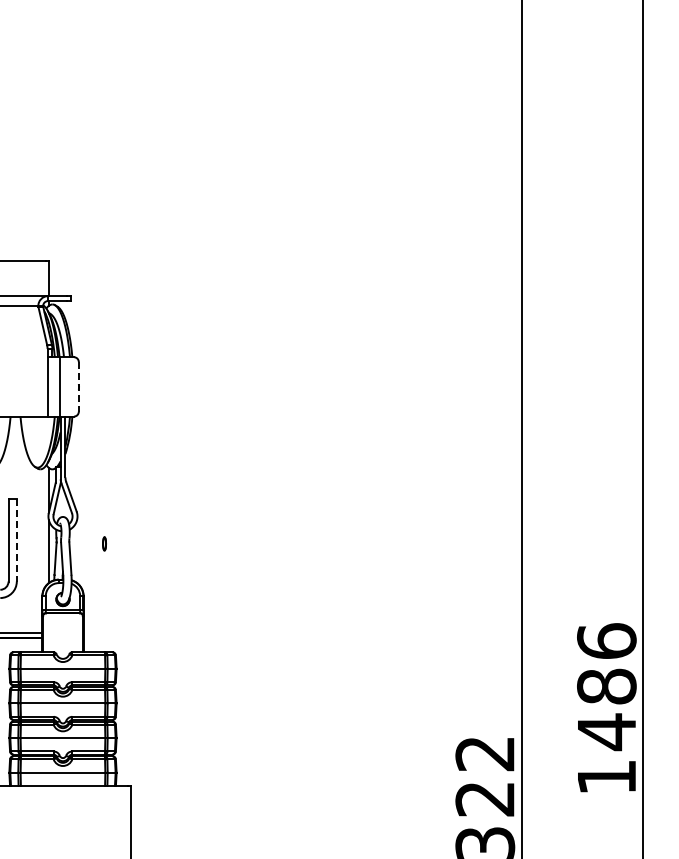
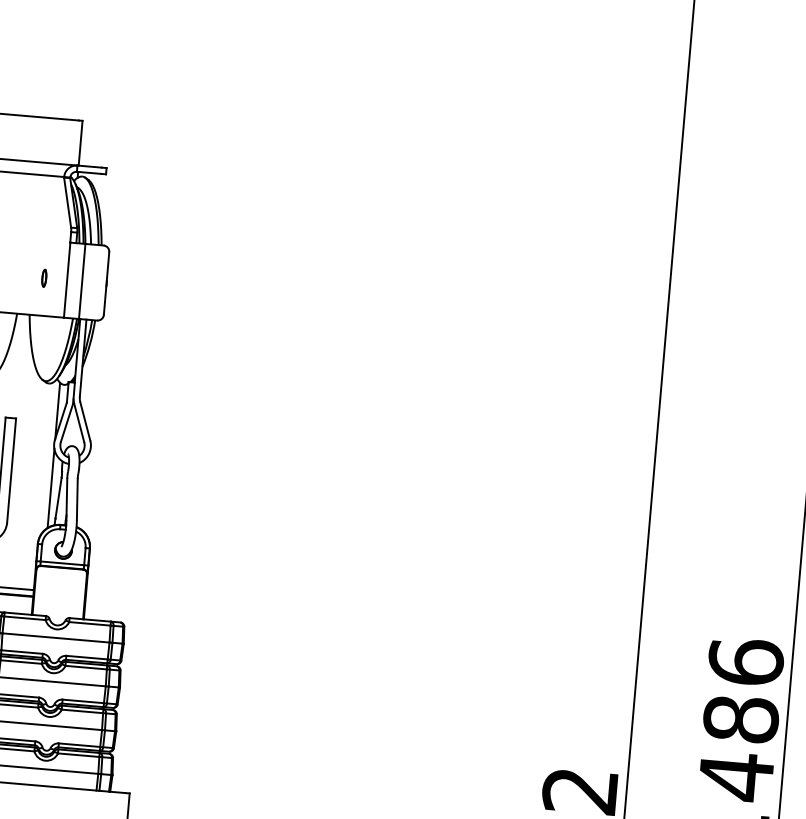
line: (78, 386) -> (106, 283), dashed -> solid
line: (16, 540) -> (11, 470), dashed -> solid
part: (104, 543) -> (44, 277), moved

